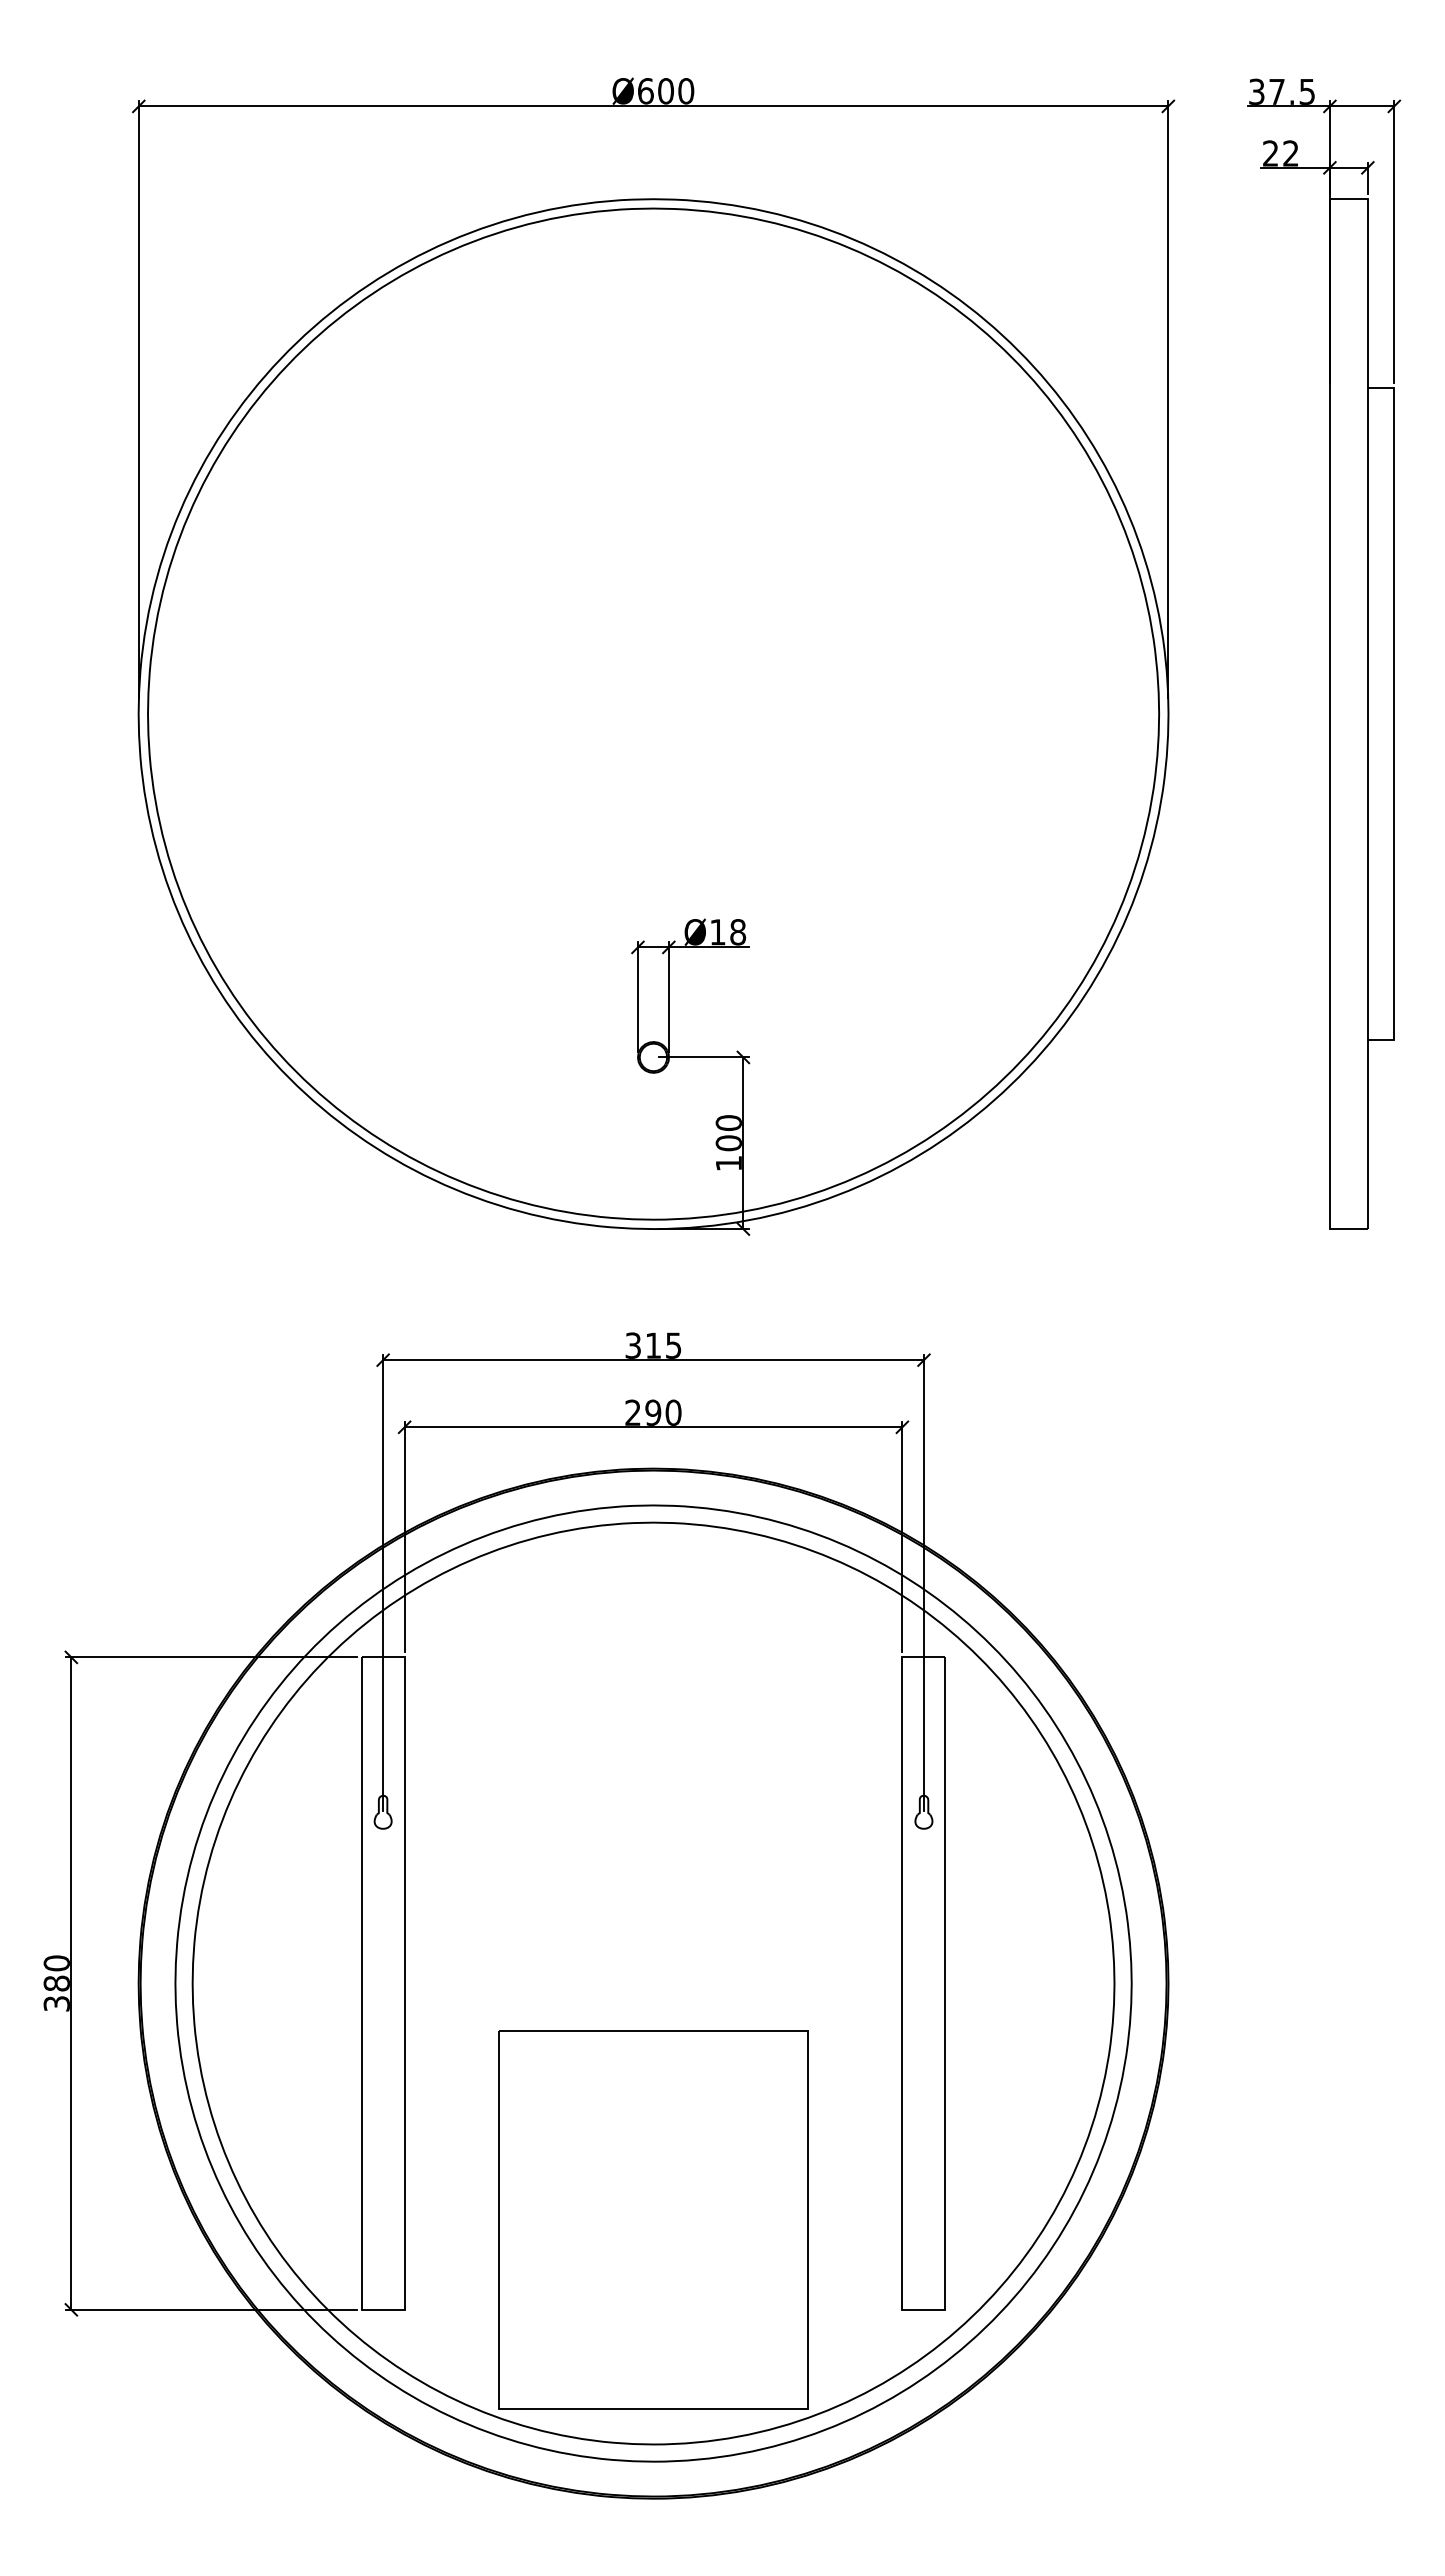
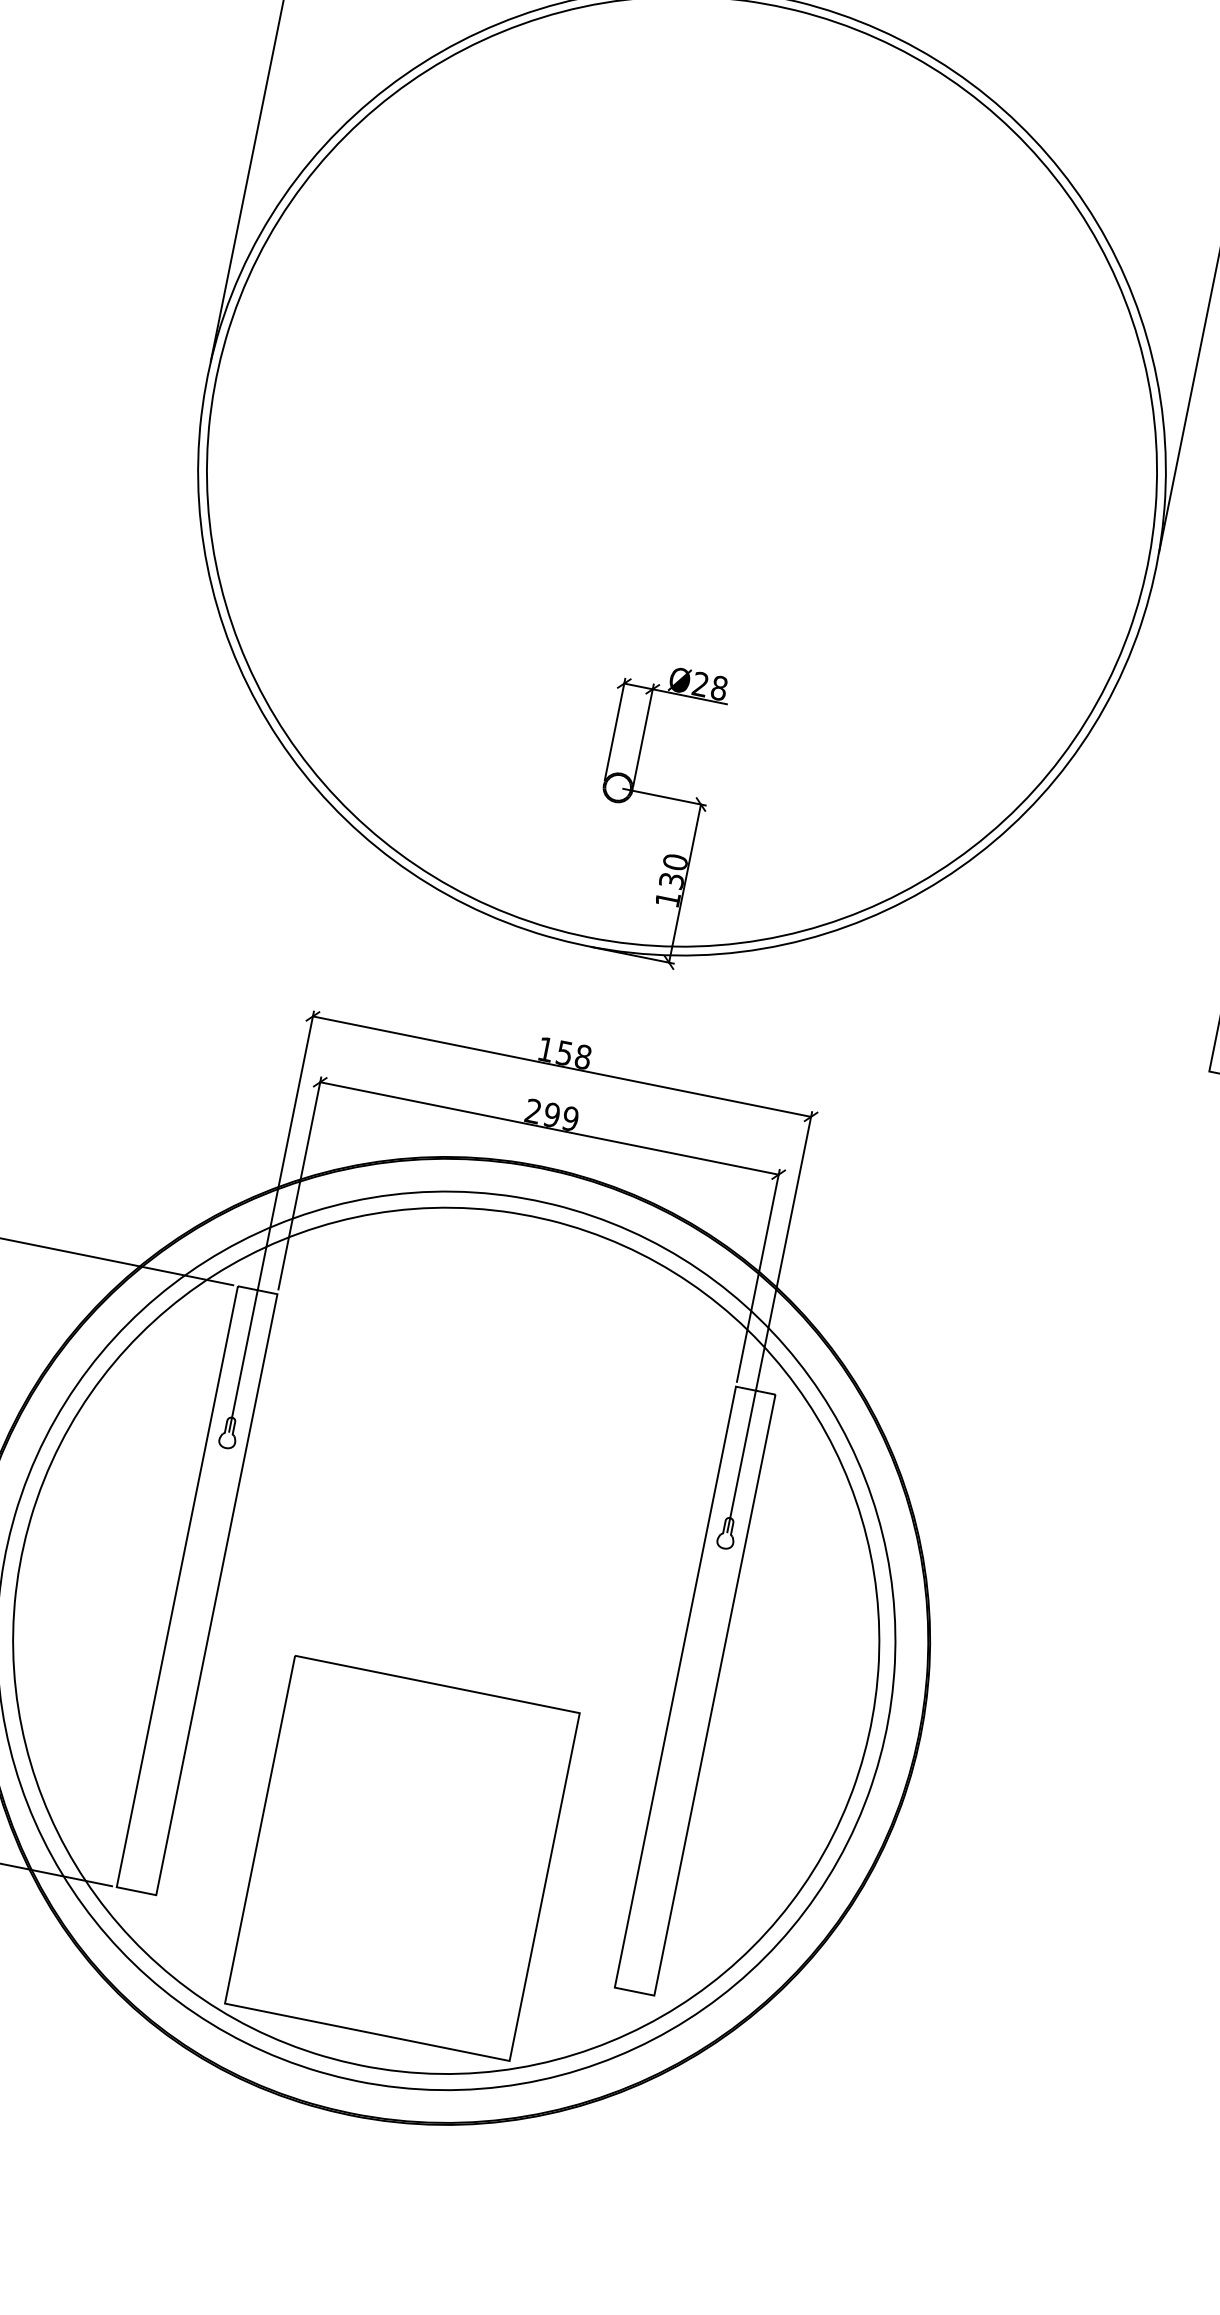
text: (717, 932) -> (700, 684), Ø18 -> Ø28
text: (728, 1143) -> (671, 881), 100 -> 130
text: (653, 1345) -> (564, 1053), 315 -> 158
text: (673, 1412) -> (570, 1118), 290 -> 299

